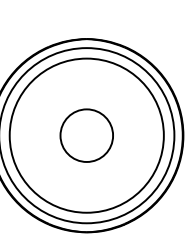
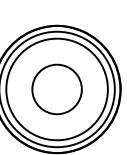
circle: (85, 135) -> (56, 89), size x1.43

